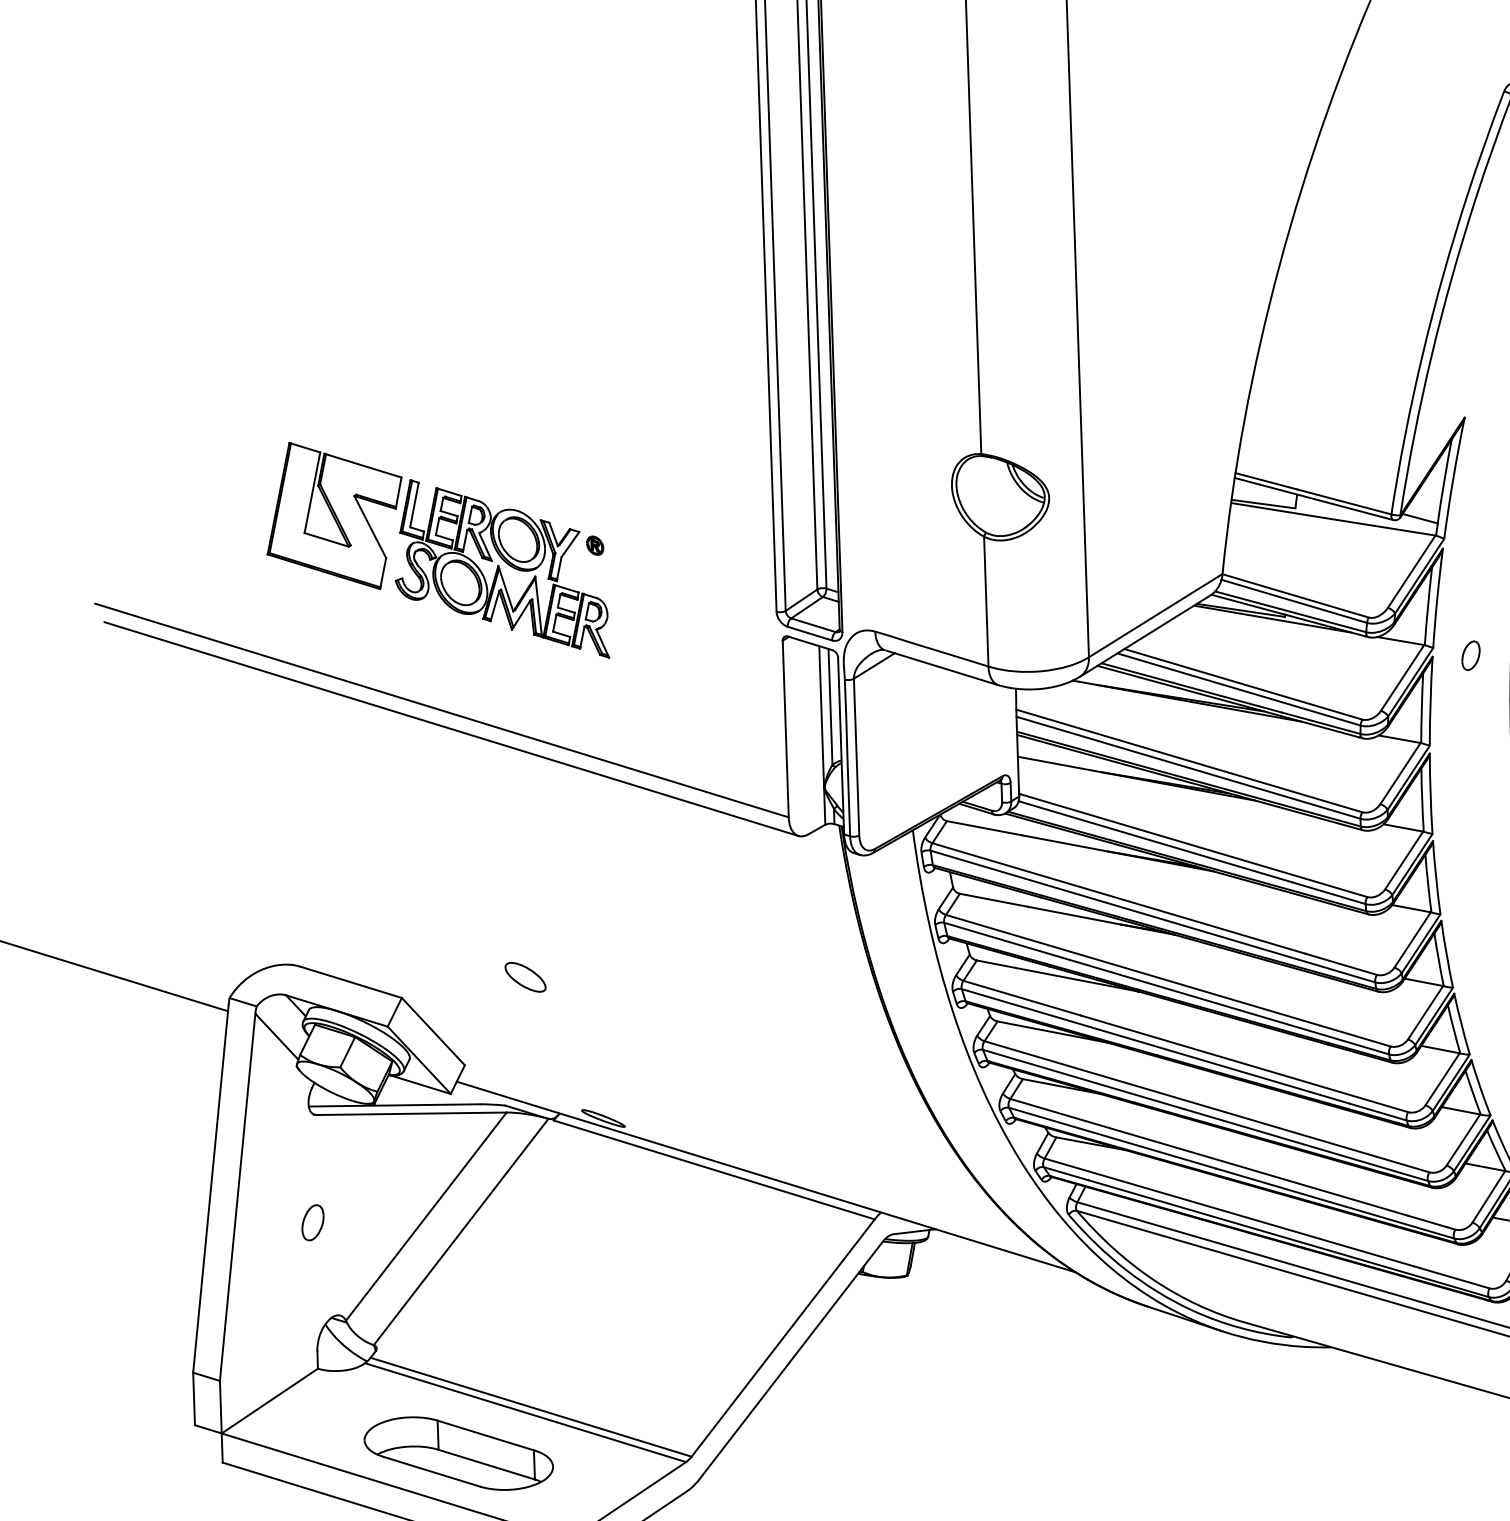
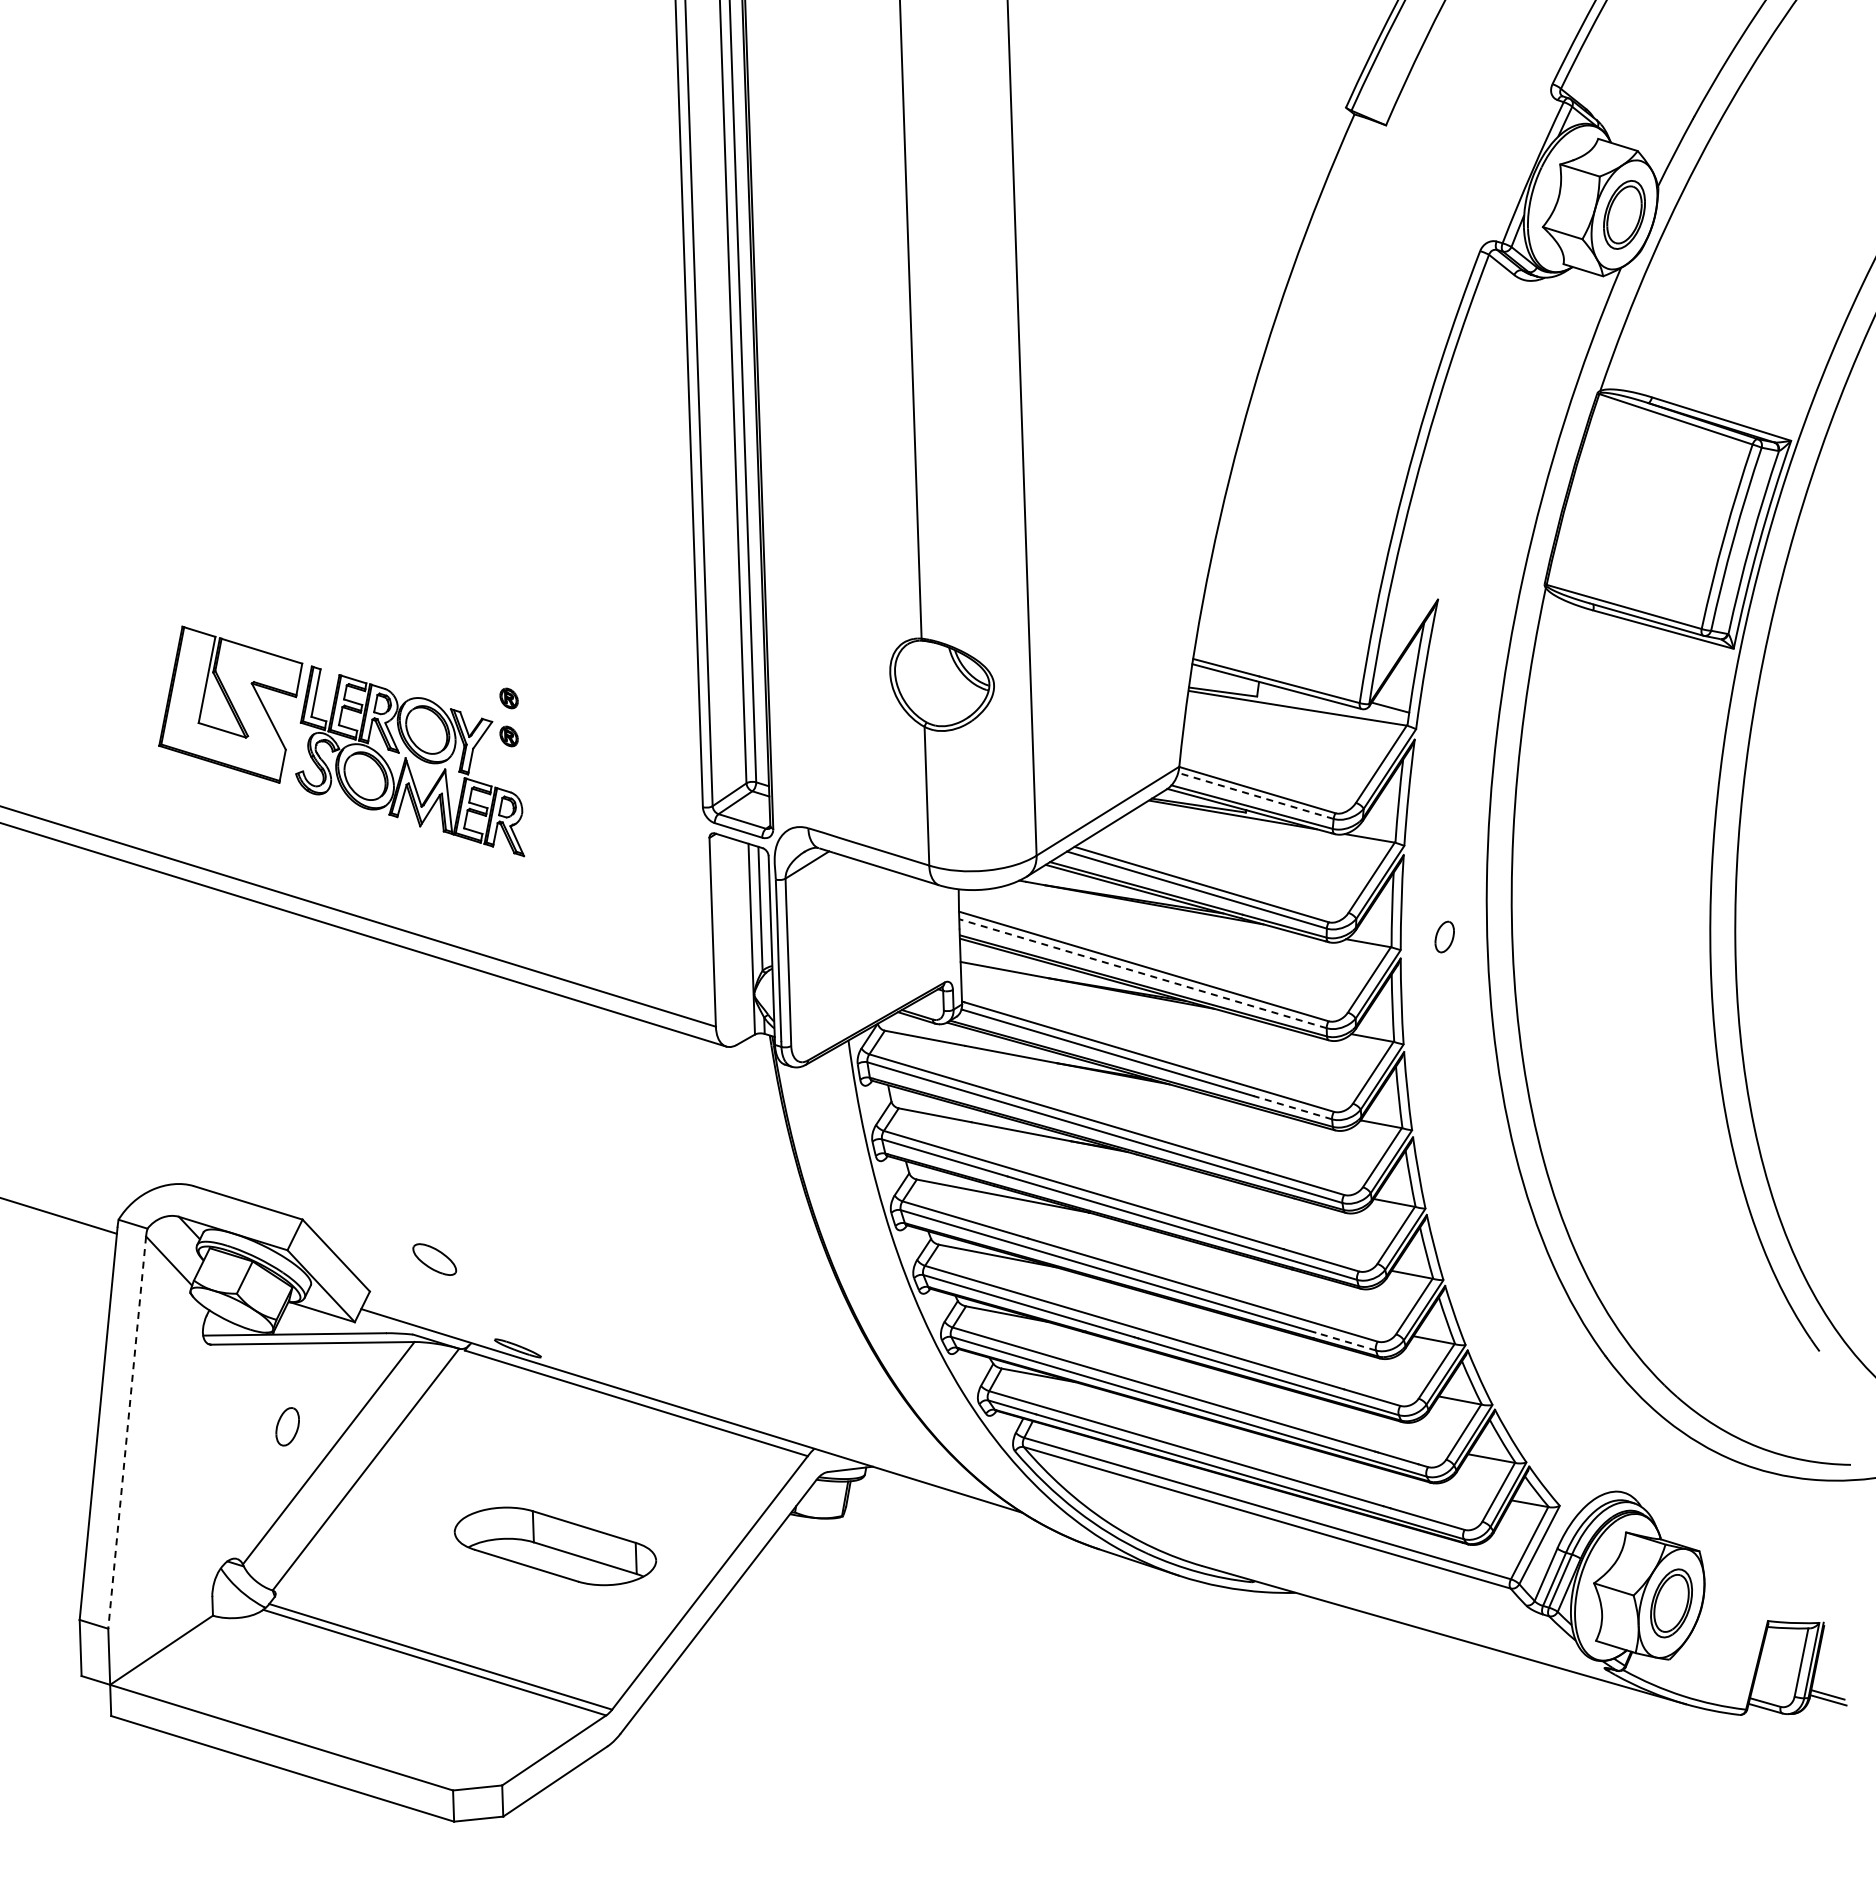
part: (594, 510) -> (508, 698), added
line: (1293, 600) -> (1255, 795), solid -> dashed
part: (1470, 655) -> (1444, 936), moved
line: (1188, 767) -> (1142, 973), solid -> dashed
line: (1328, 892) -> (1292, 1107), solid -> dashed
part: (525, 977) -> (434, 1259), moved
line: (1378, 1112) -> (1345, 1341), solid -> dashed
line: (237, 1198) -> (127, 1433), solid -> dashed
part: (312, 1222) -> (287, 1426), moved
part: (458, 1453) -> (555, 1546), moved

